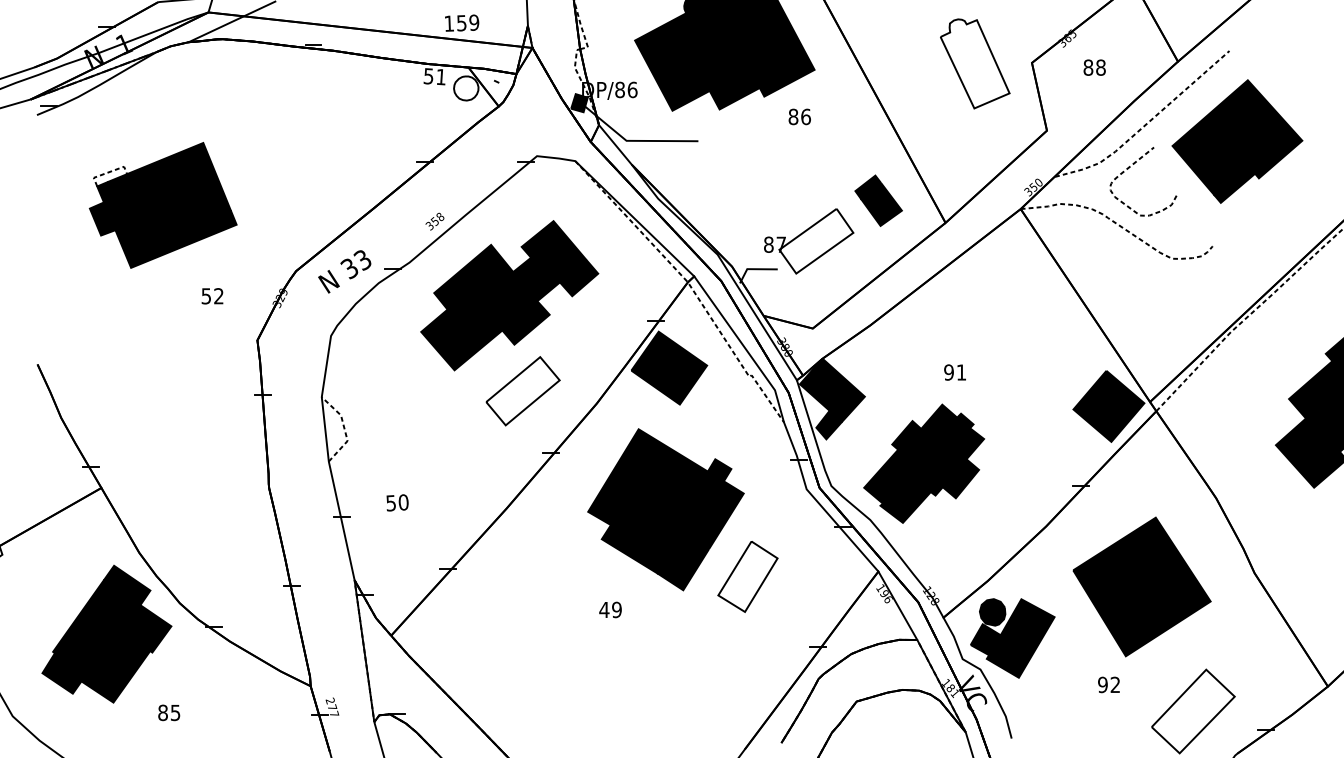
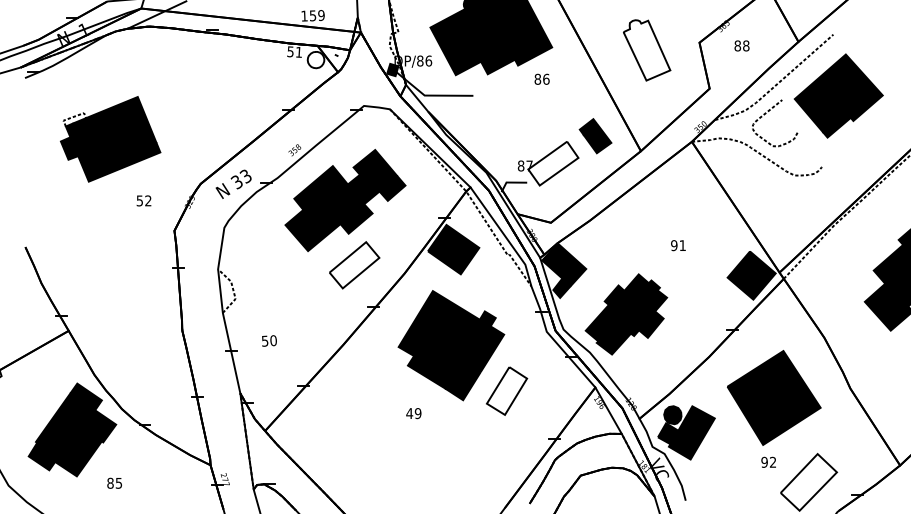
part: (975, 64) -> (647, 50), moved
text: (955, 372) -> (678, 245), moved
text: (1108, 683) -> (768, 461), moved

